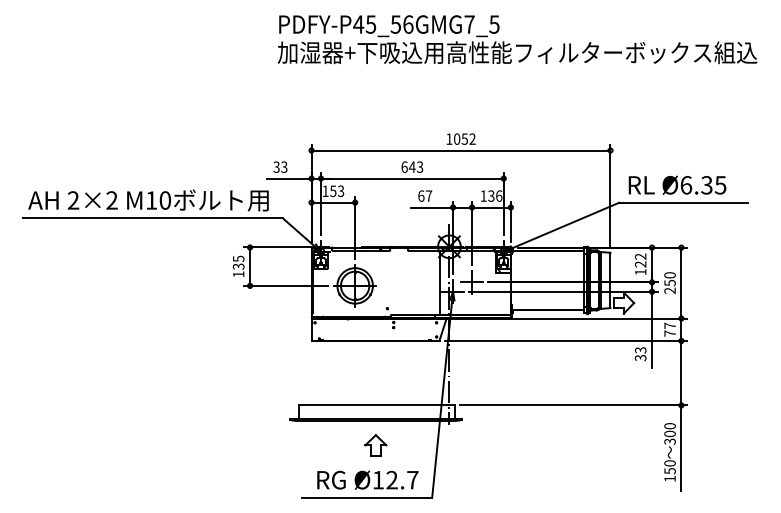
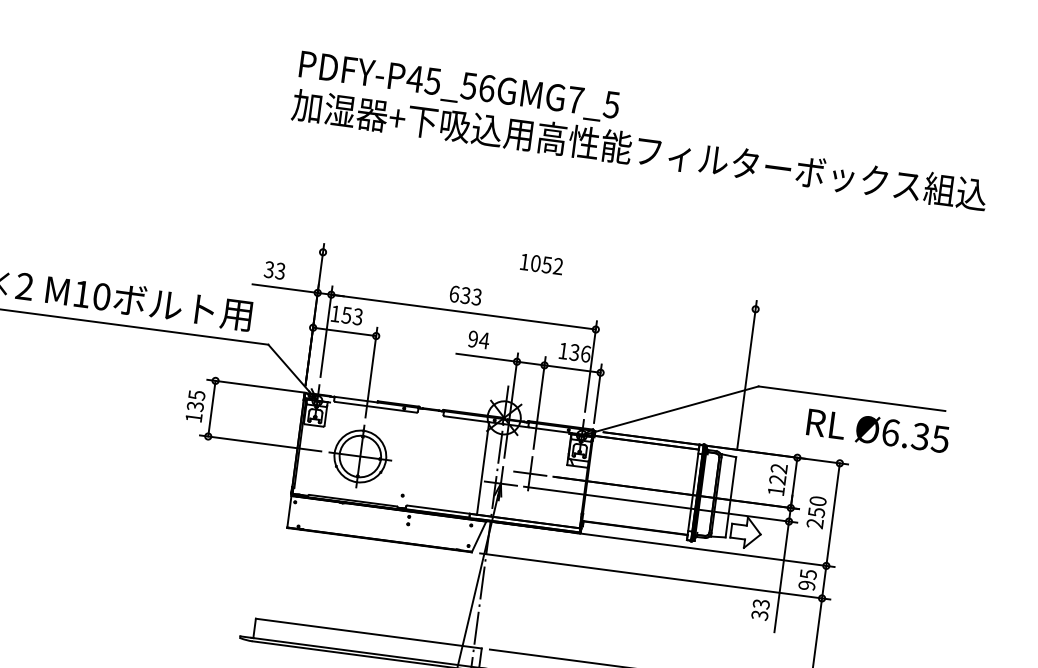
line: (460, 150) -> (538, 280), removed
text: (411, 166) -> (464, 294), 643 -> 633
text: (677, 184) -> (878, 429), moved
text: (425, 195) -> (479, 339), 67 -> 94
text: (669, 329) -> (806, 579), 77 -> 95

